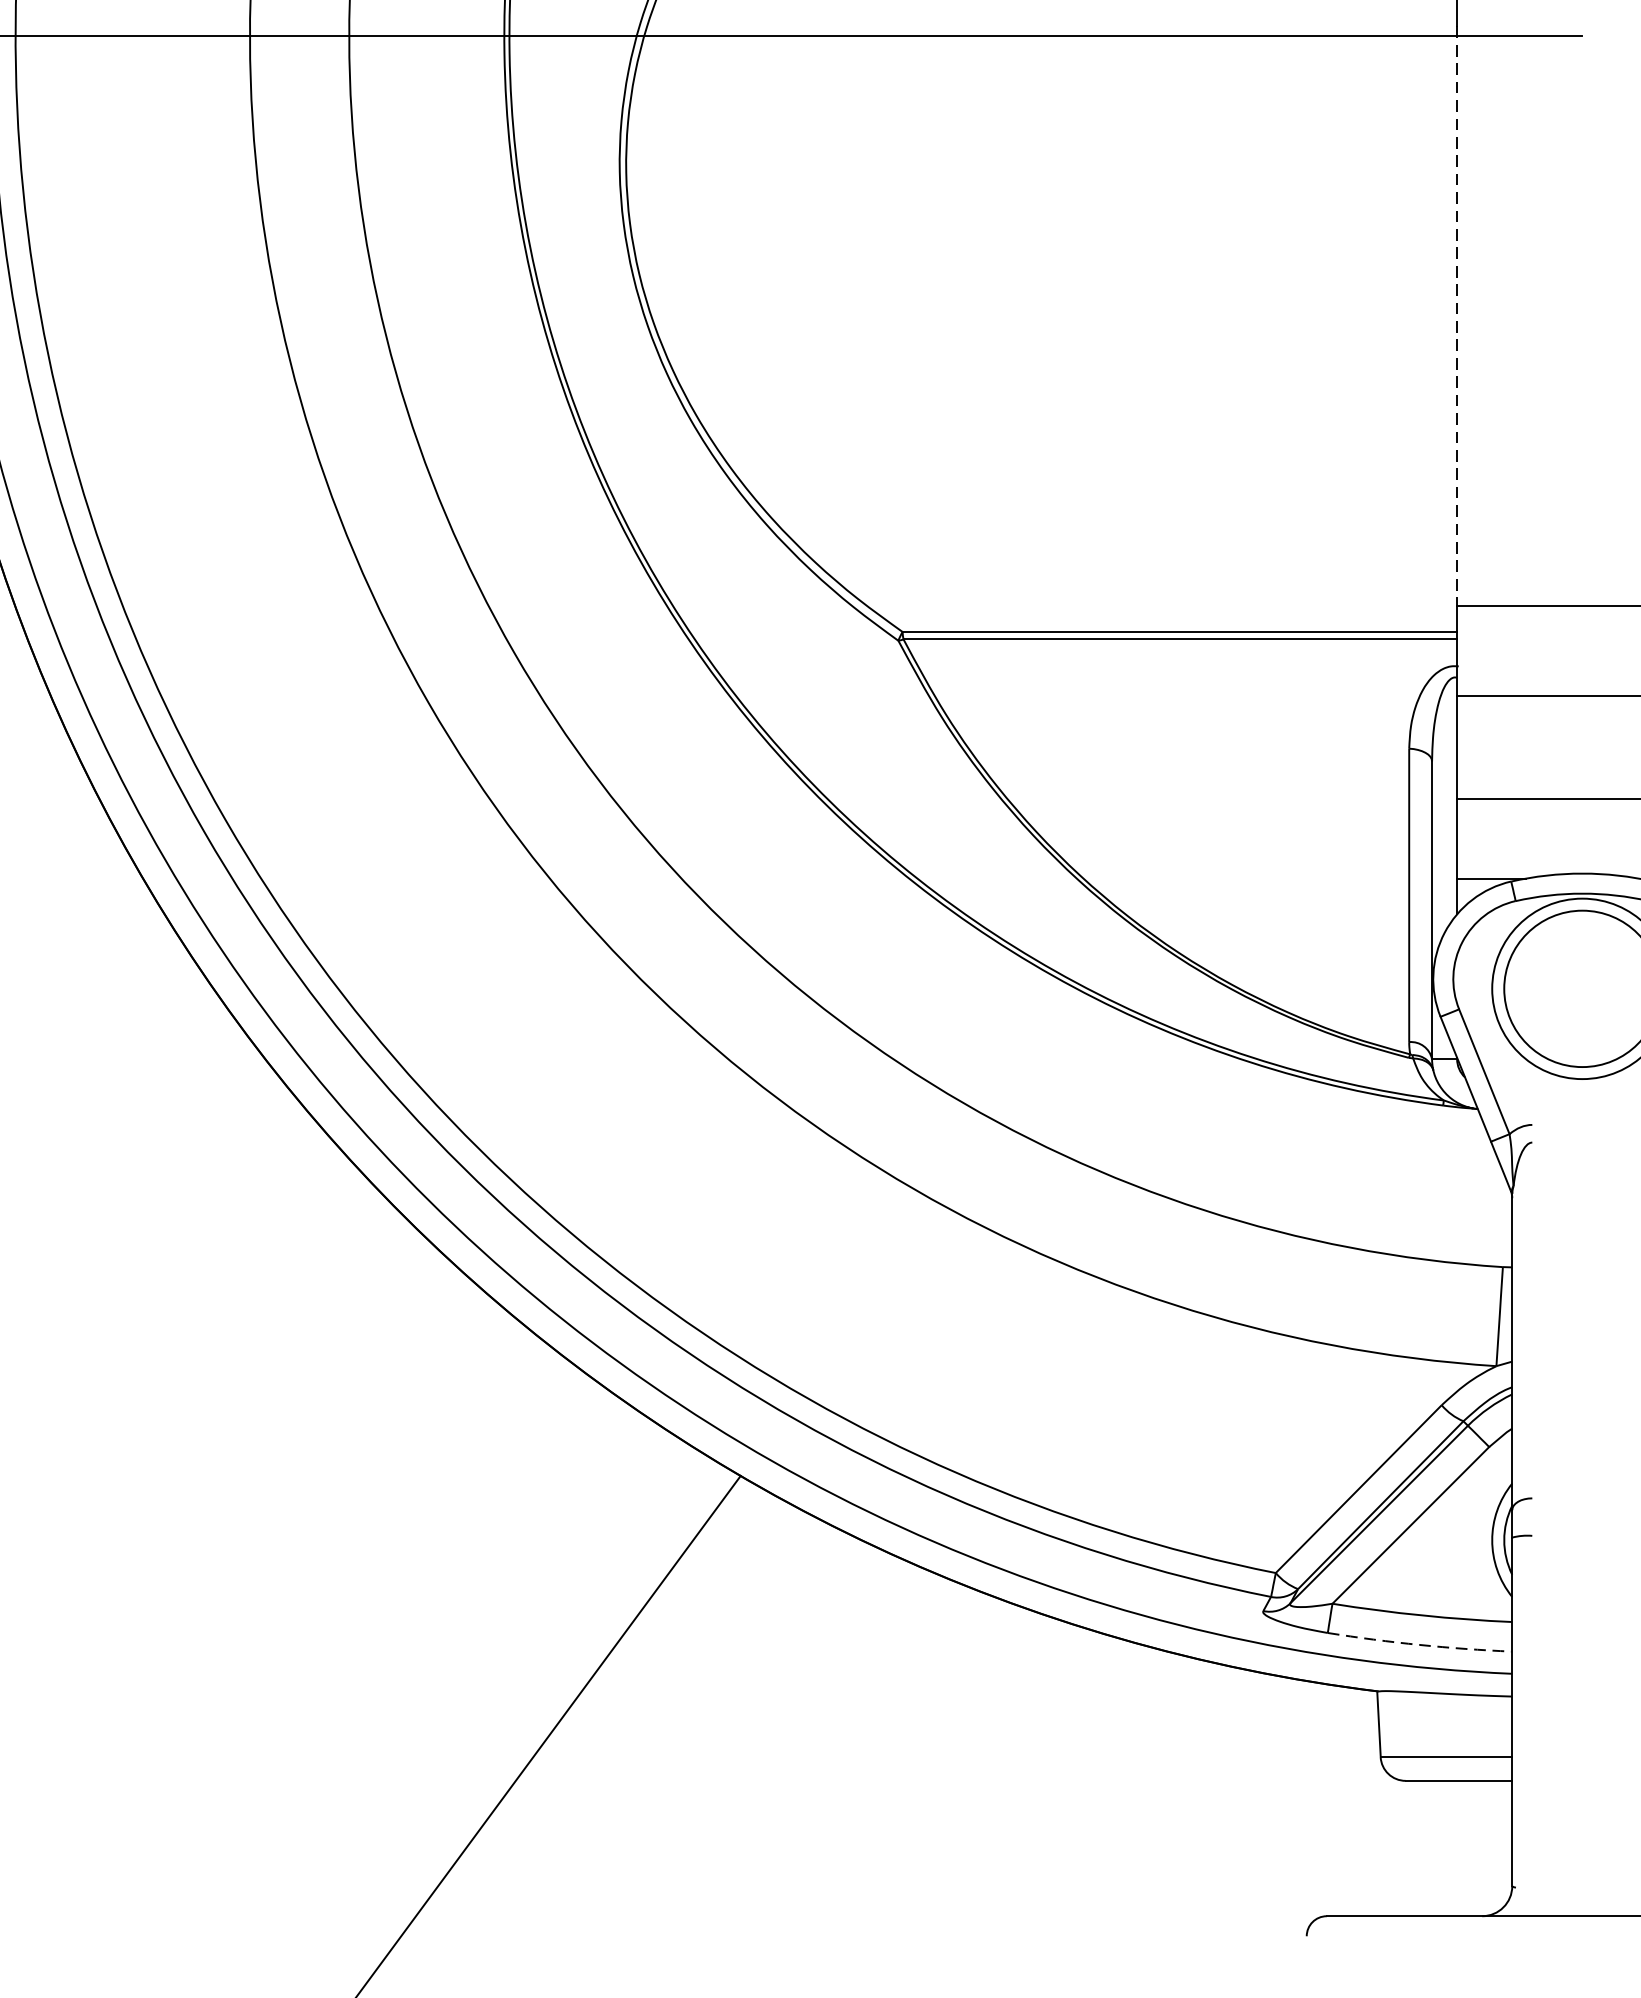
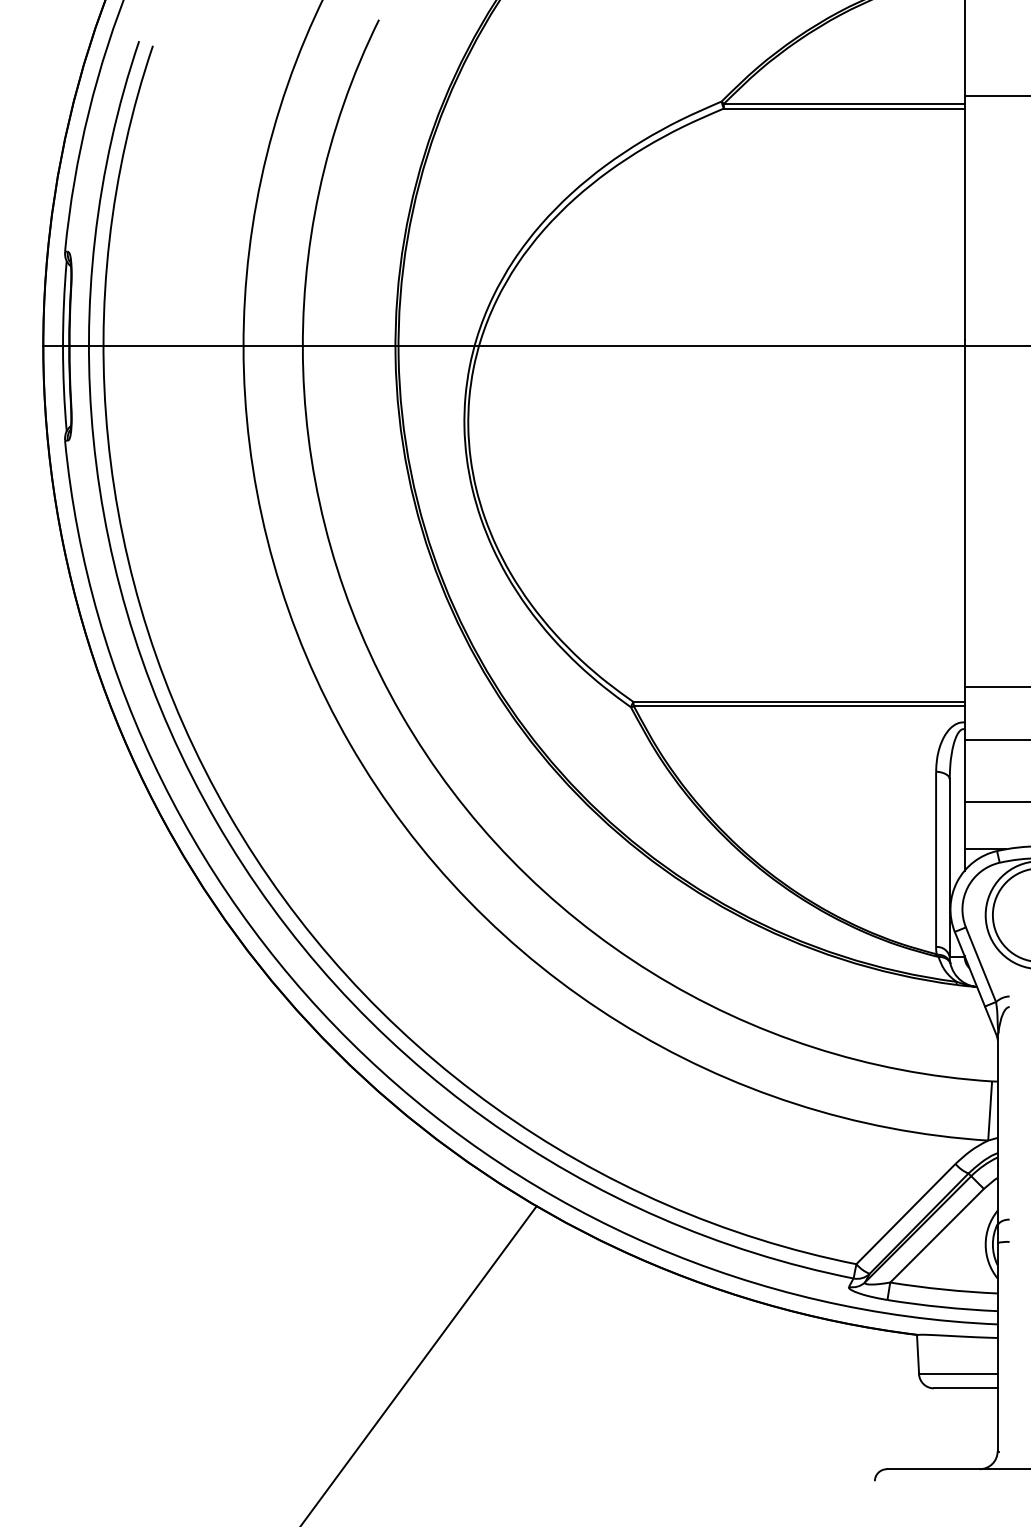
line: (1456, 316) -> (964, 513), dashed -> solid
arc: (1419, 1645) -> (942, 1307), dashed -> solid

